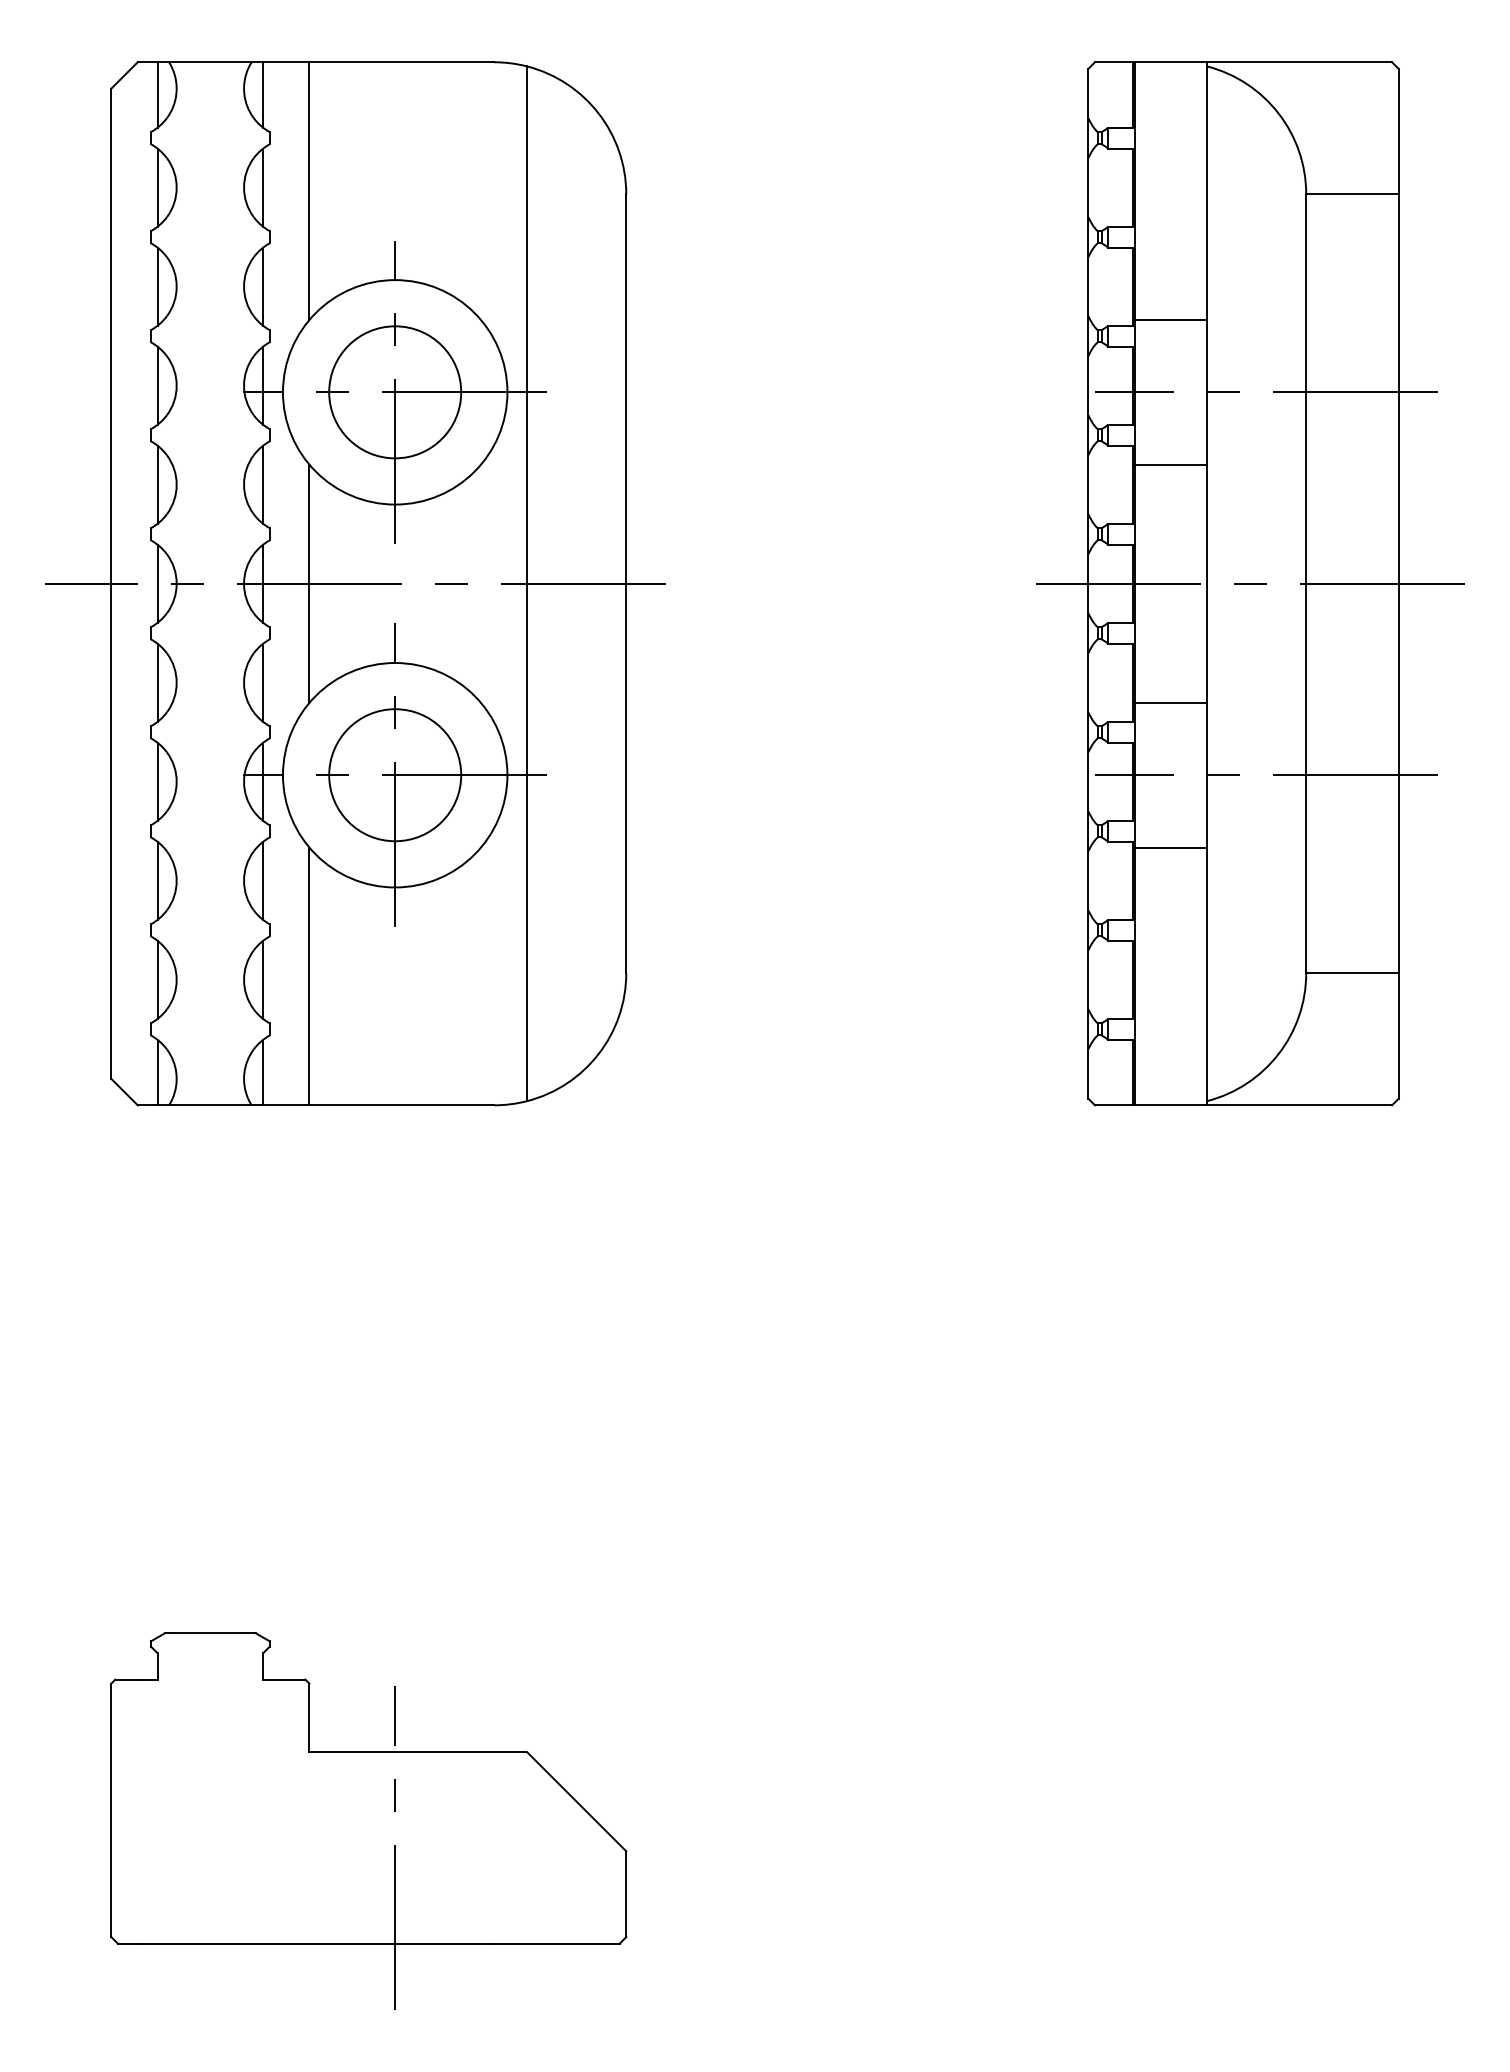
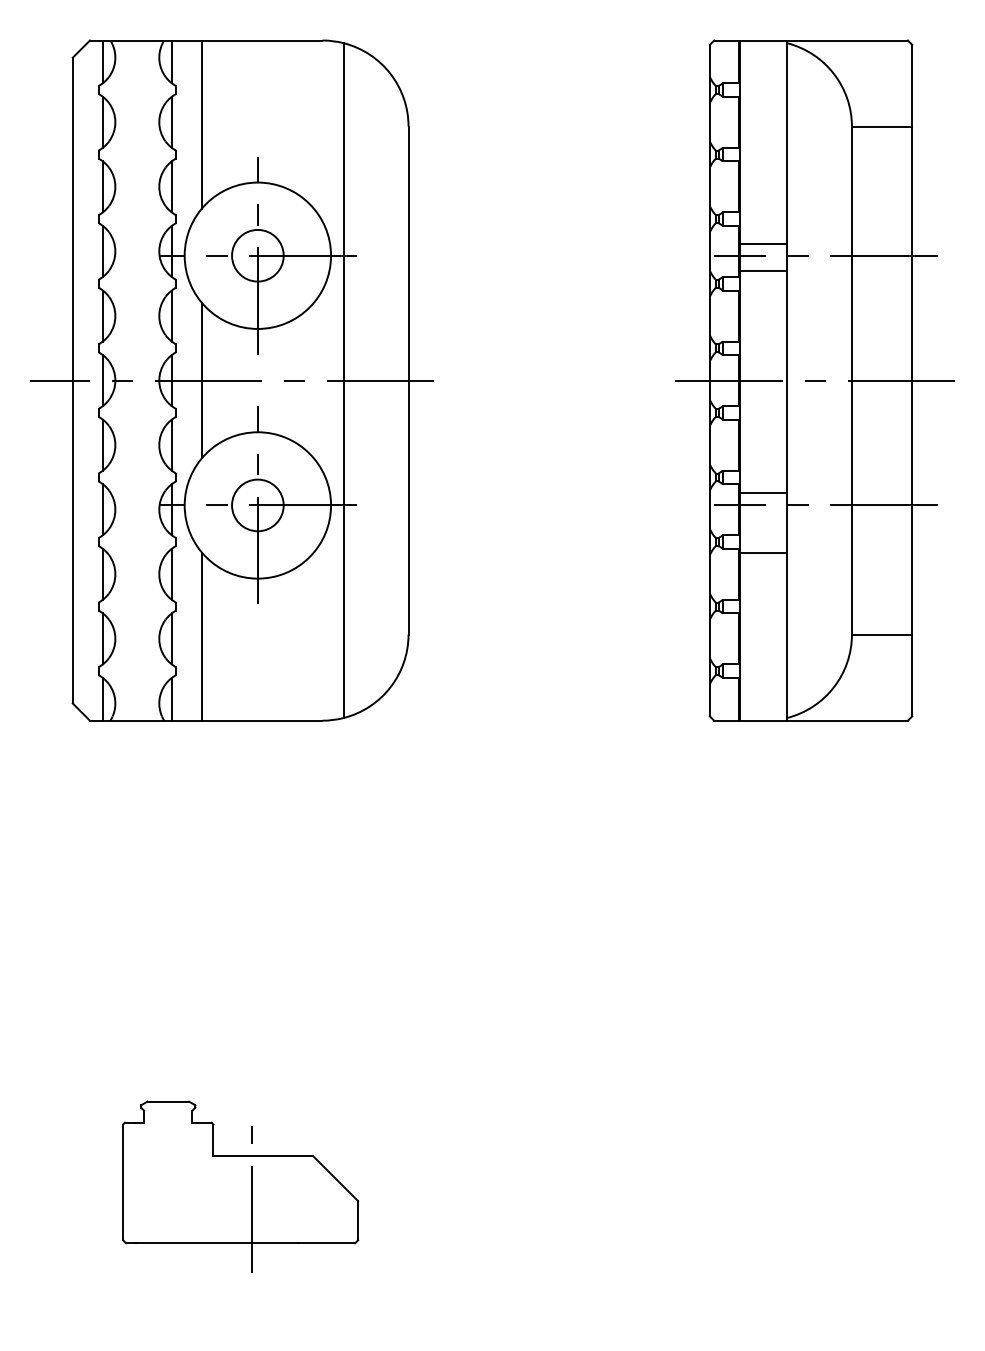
line: (1170, 319) -> (763, 243), moved
circle: (394, 391) -> (257, 255), size x0.6
line: (1170, 464) -> (763, 270), moved
line: (1170, 703) -> (763, 493), moved
circle: (394, 775) -> (257, 505), size x0.6
part: (368, 1819) -> (240, 1186), size x0.7

